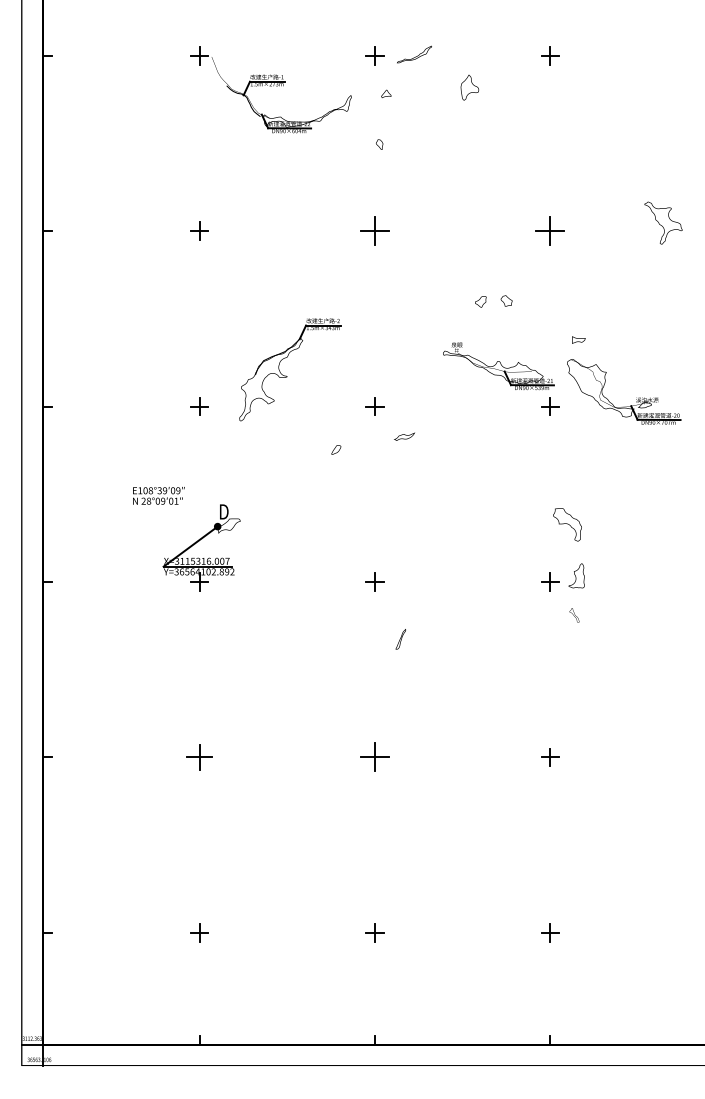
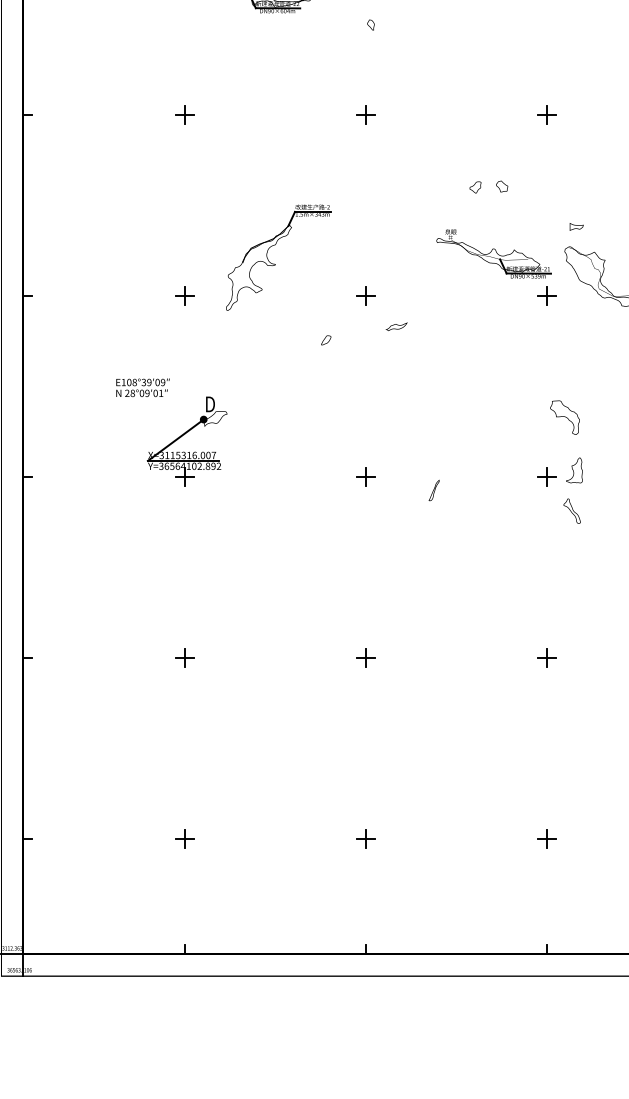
part: (374, 230) -> (365, 113), size x0.62
part: (550, 230) -> (547, 113), size x0.62
part: (574, 615) -> (572, 511), size x1.67
line: (400, 639) -> (433, 490), moved
part: (199, 757) -> (184, 658), size x0.71
part: (374, 757) -> (365, 658), size x0.62

